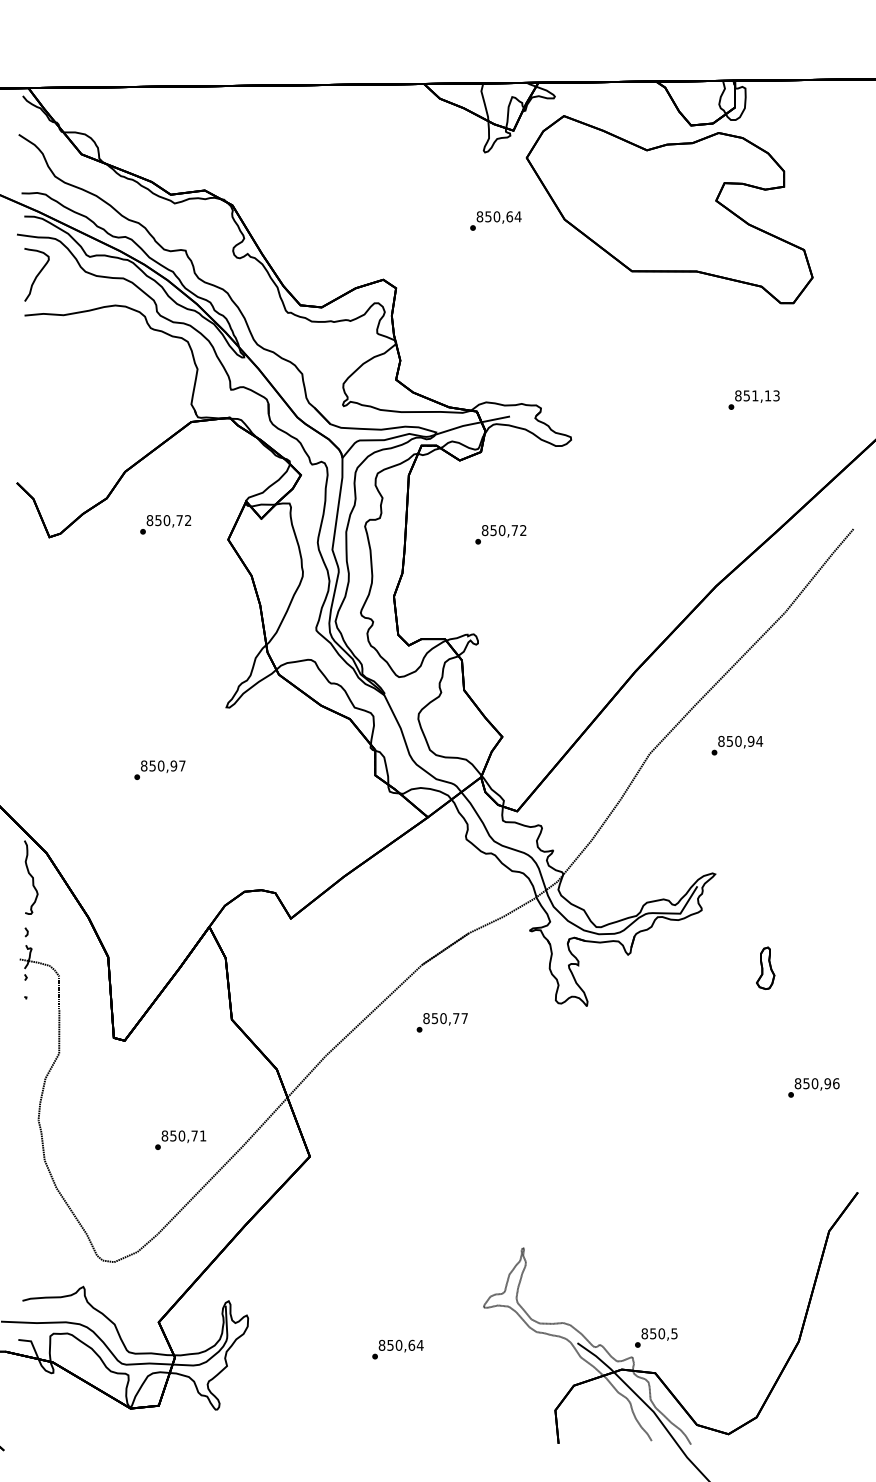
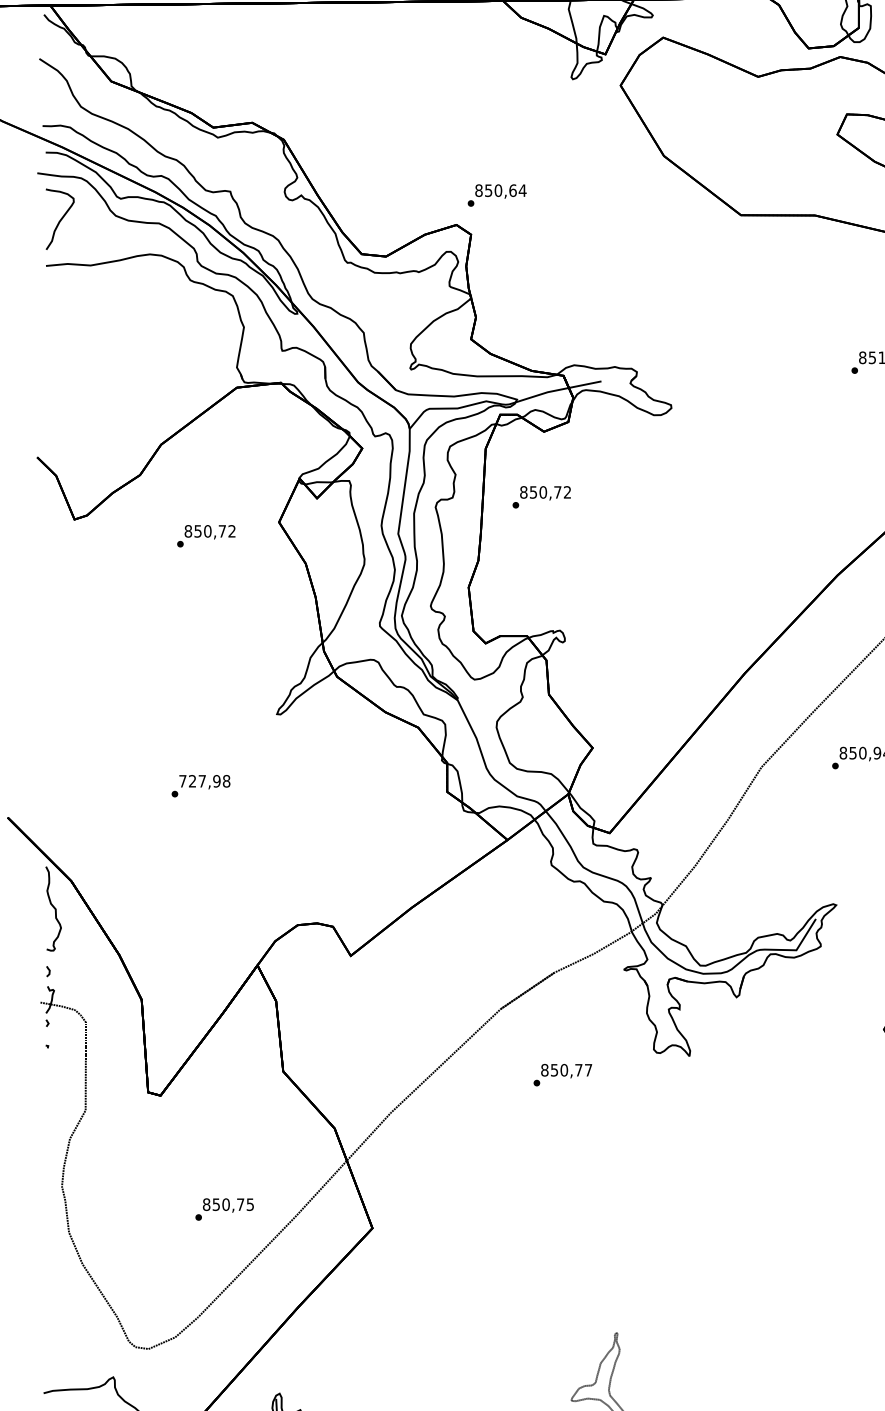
text: (495, 220) -> (496, 194), moved
text: (165, 524) -> (206, 535), moved
text: (500, 534) -> (541, 496), moved
text: (162, 765) -> (203, 780), 850,97 -> 727,98
text: (441, 1022) -> (561, 1074), moved
text: (203, 1135) -> (250, 1204), 850,71 -> 850,75

